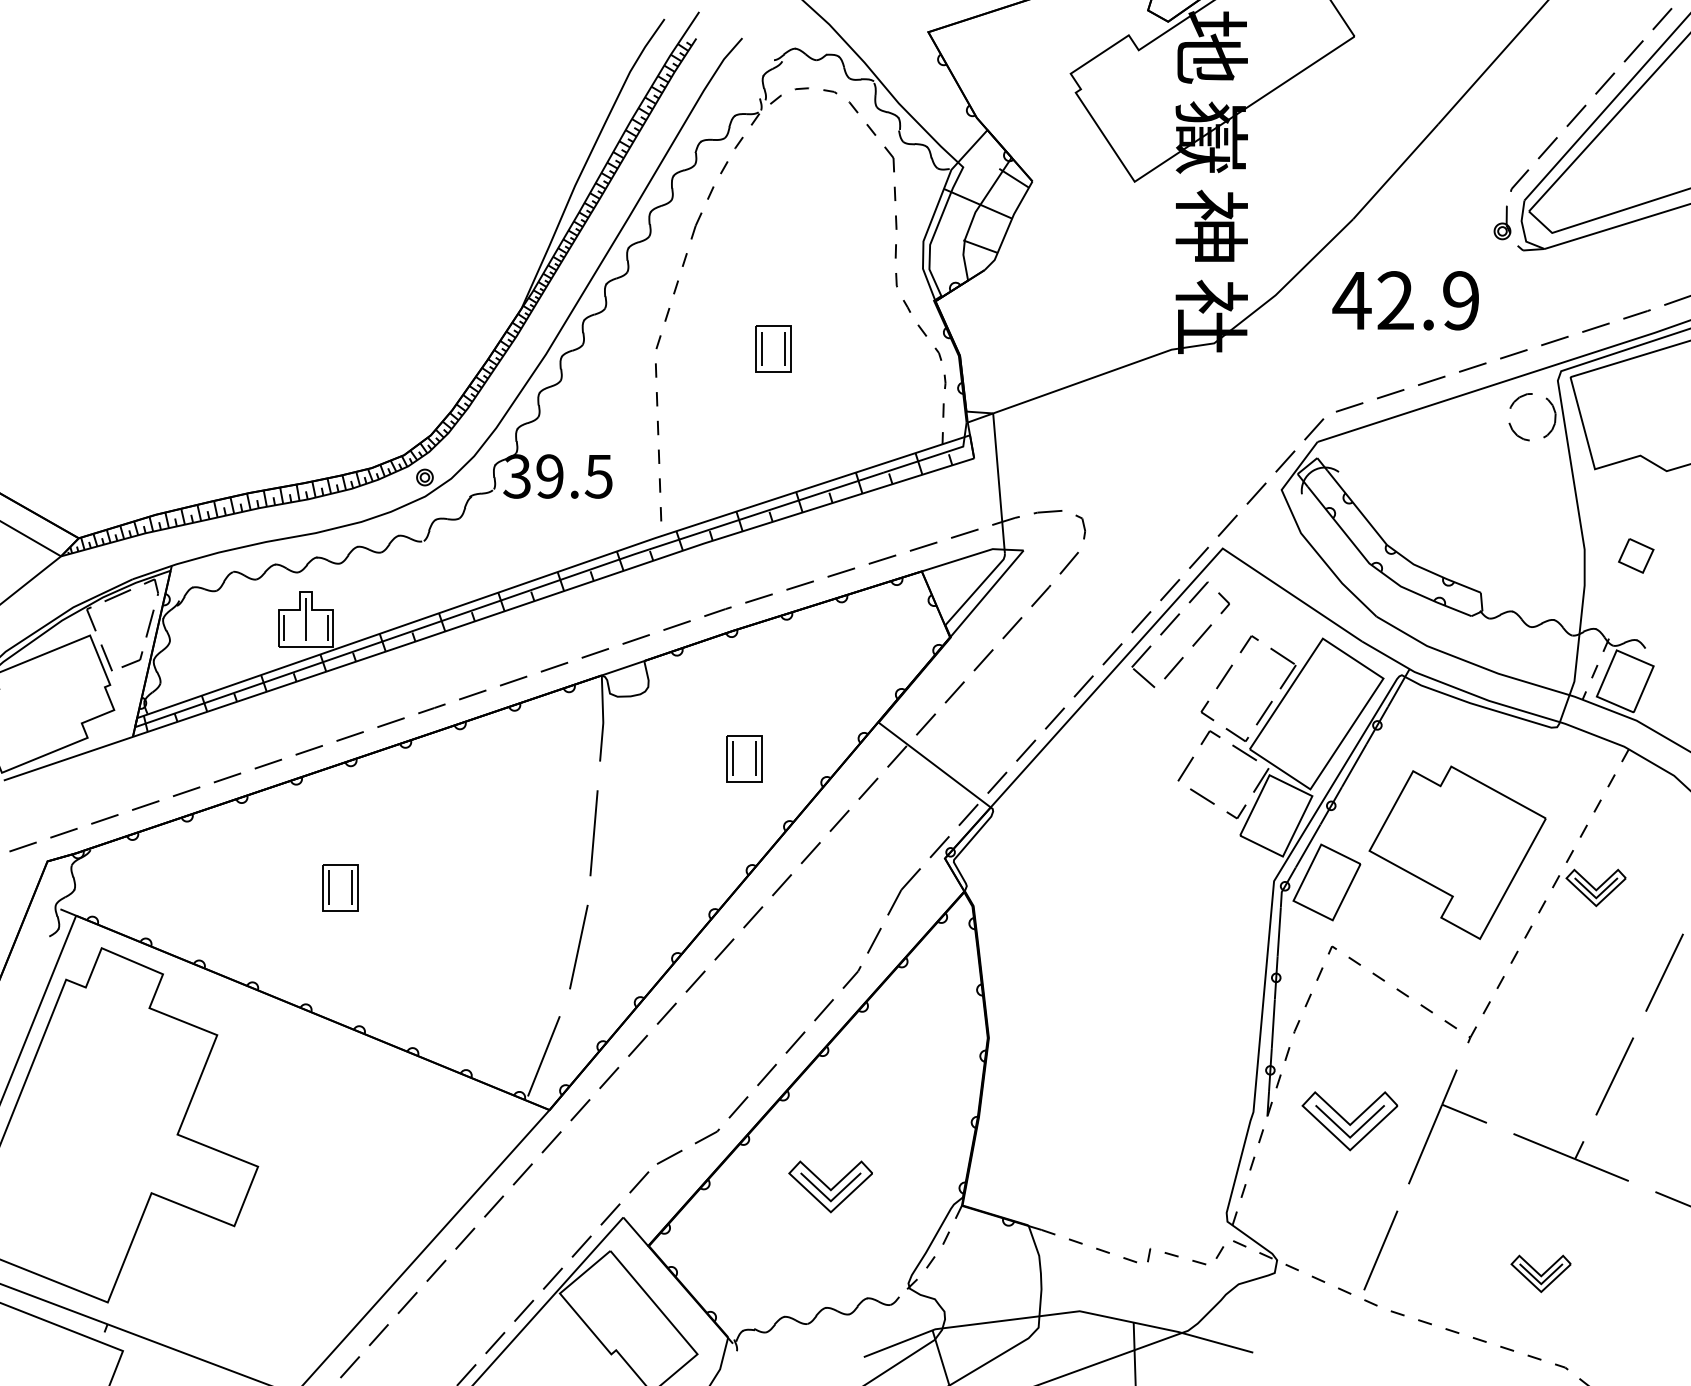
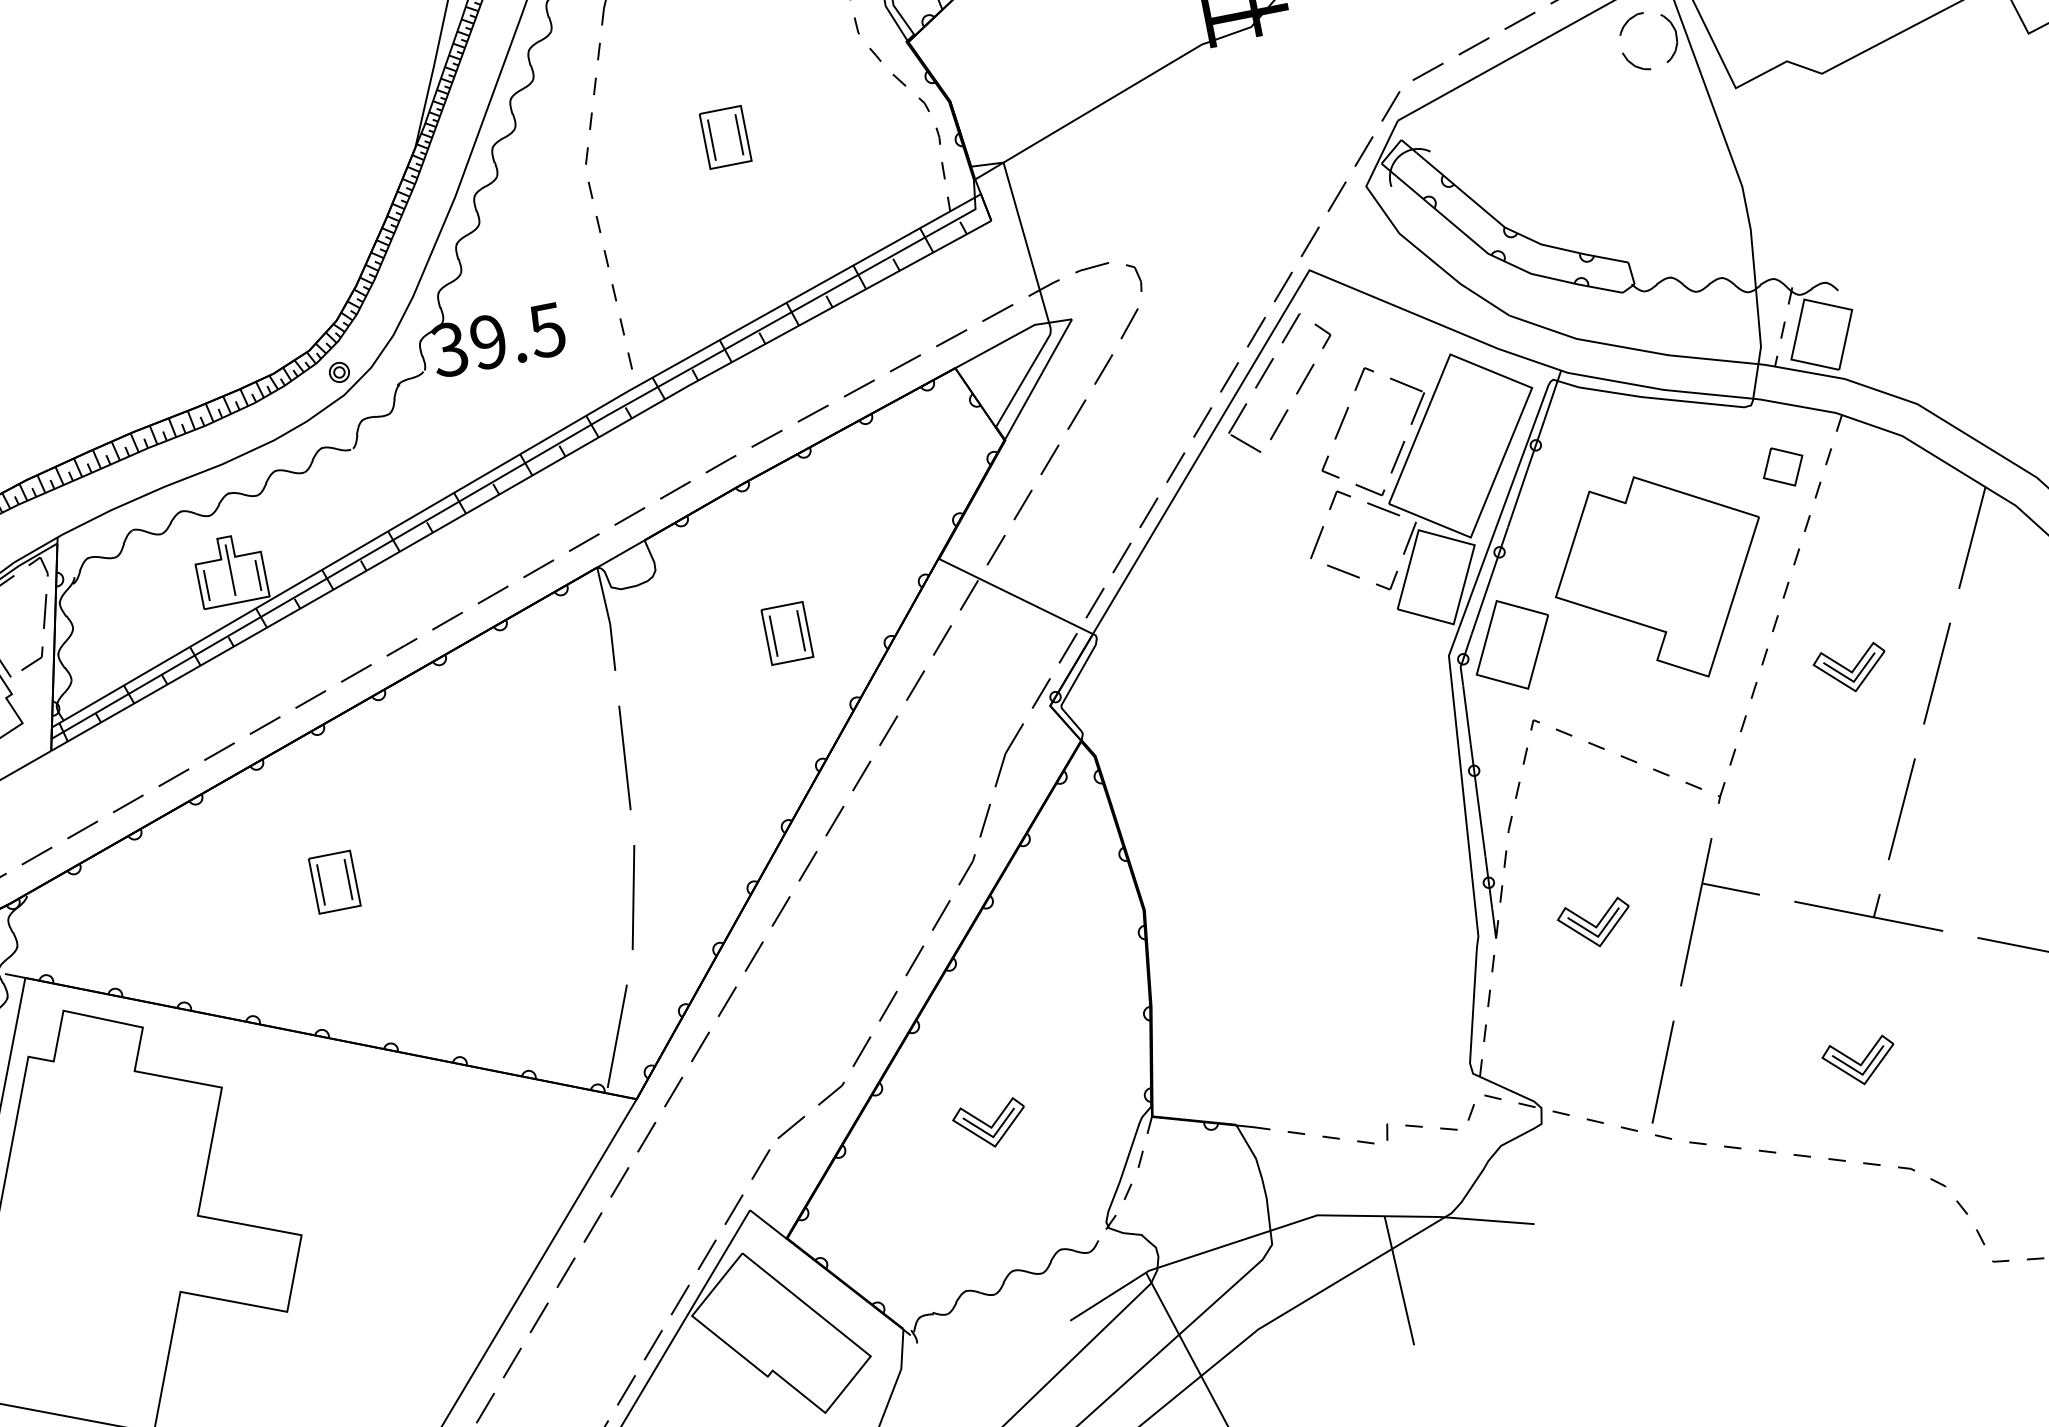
part: (1636, 555) -> (1783, 466), moved
part: (1595, 887) -> (1850, 669), moved
part: (1349, 1120) -> (1595, 924), size x0.62
part: (830, 1186) -> (990, 1124), size x0.71

